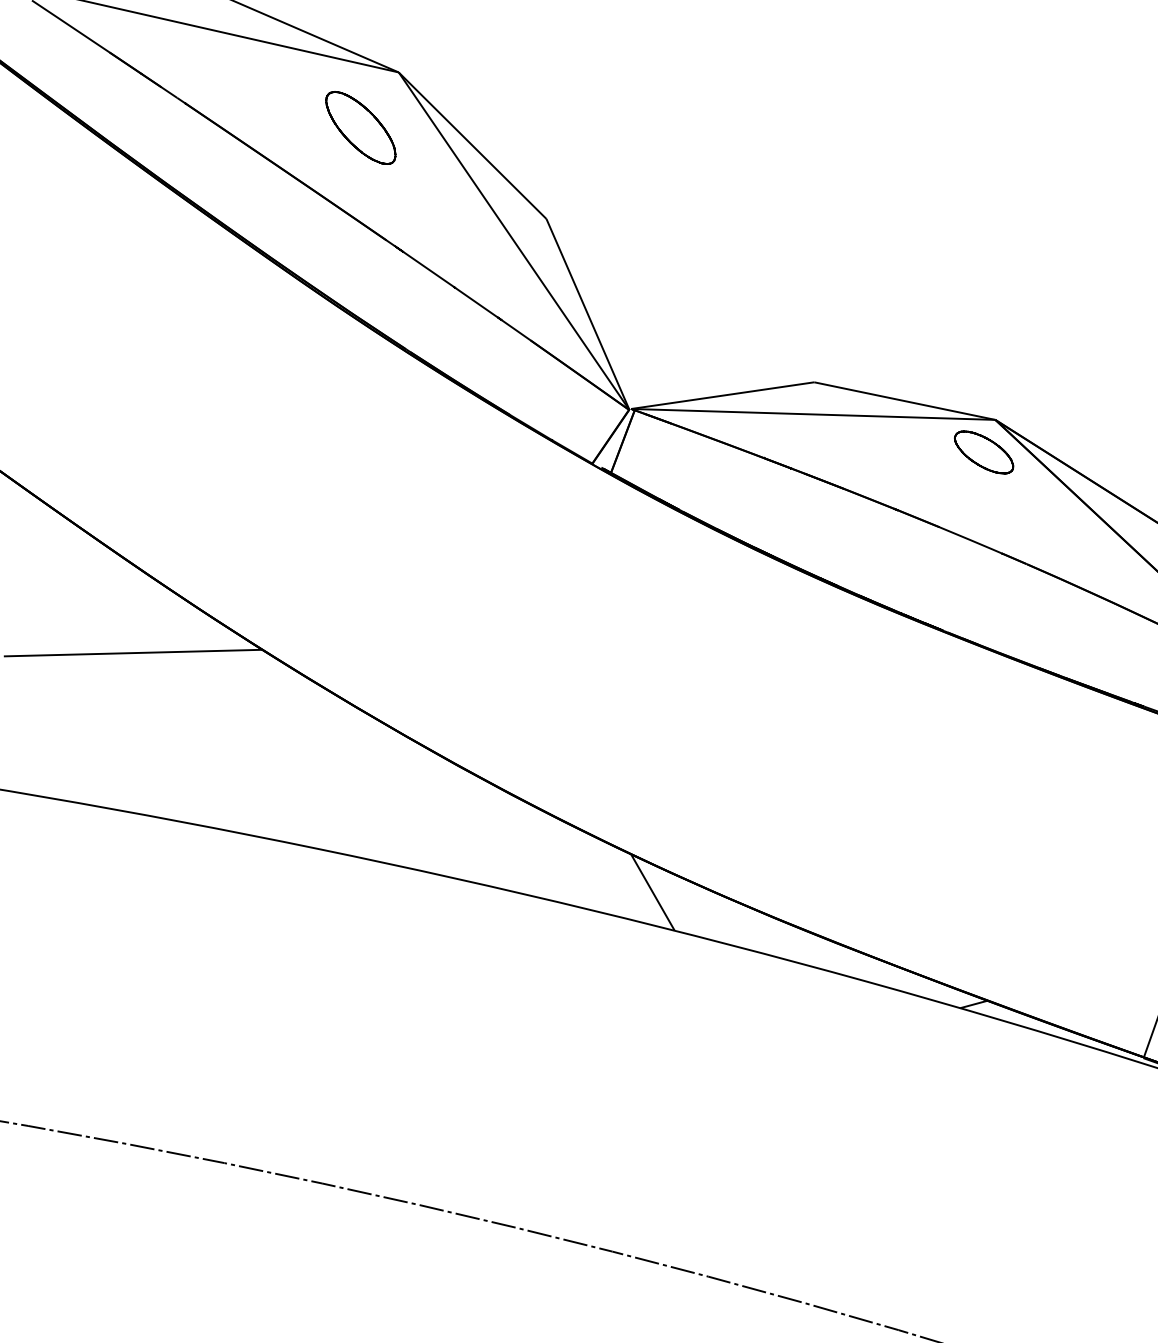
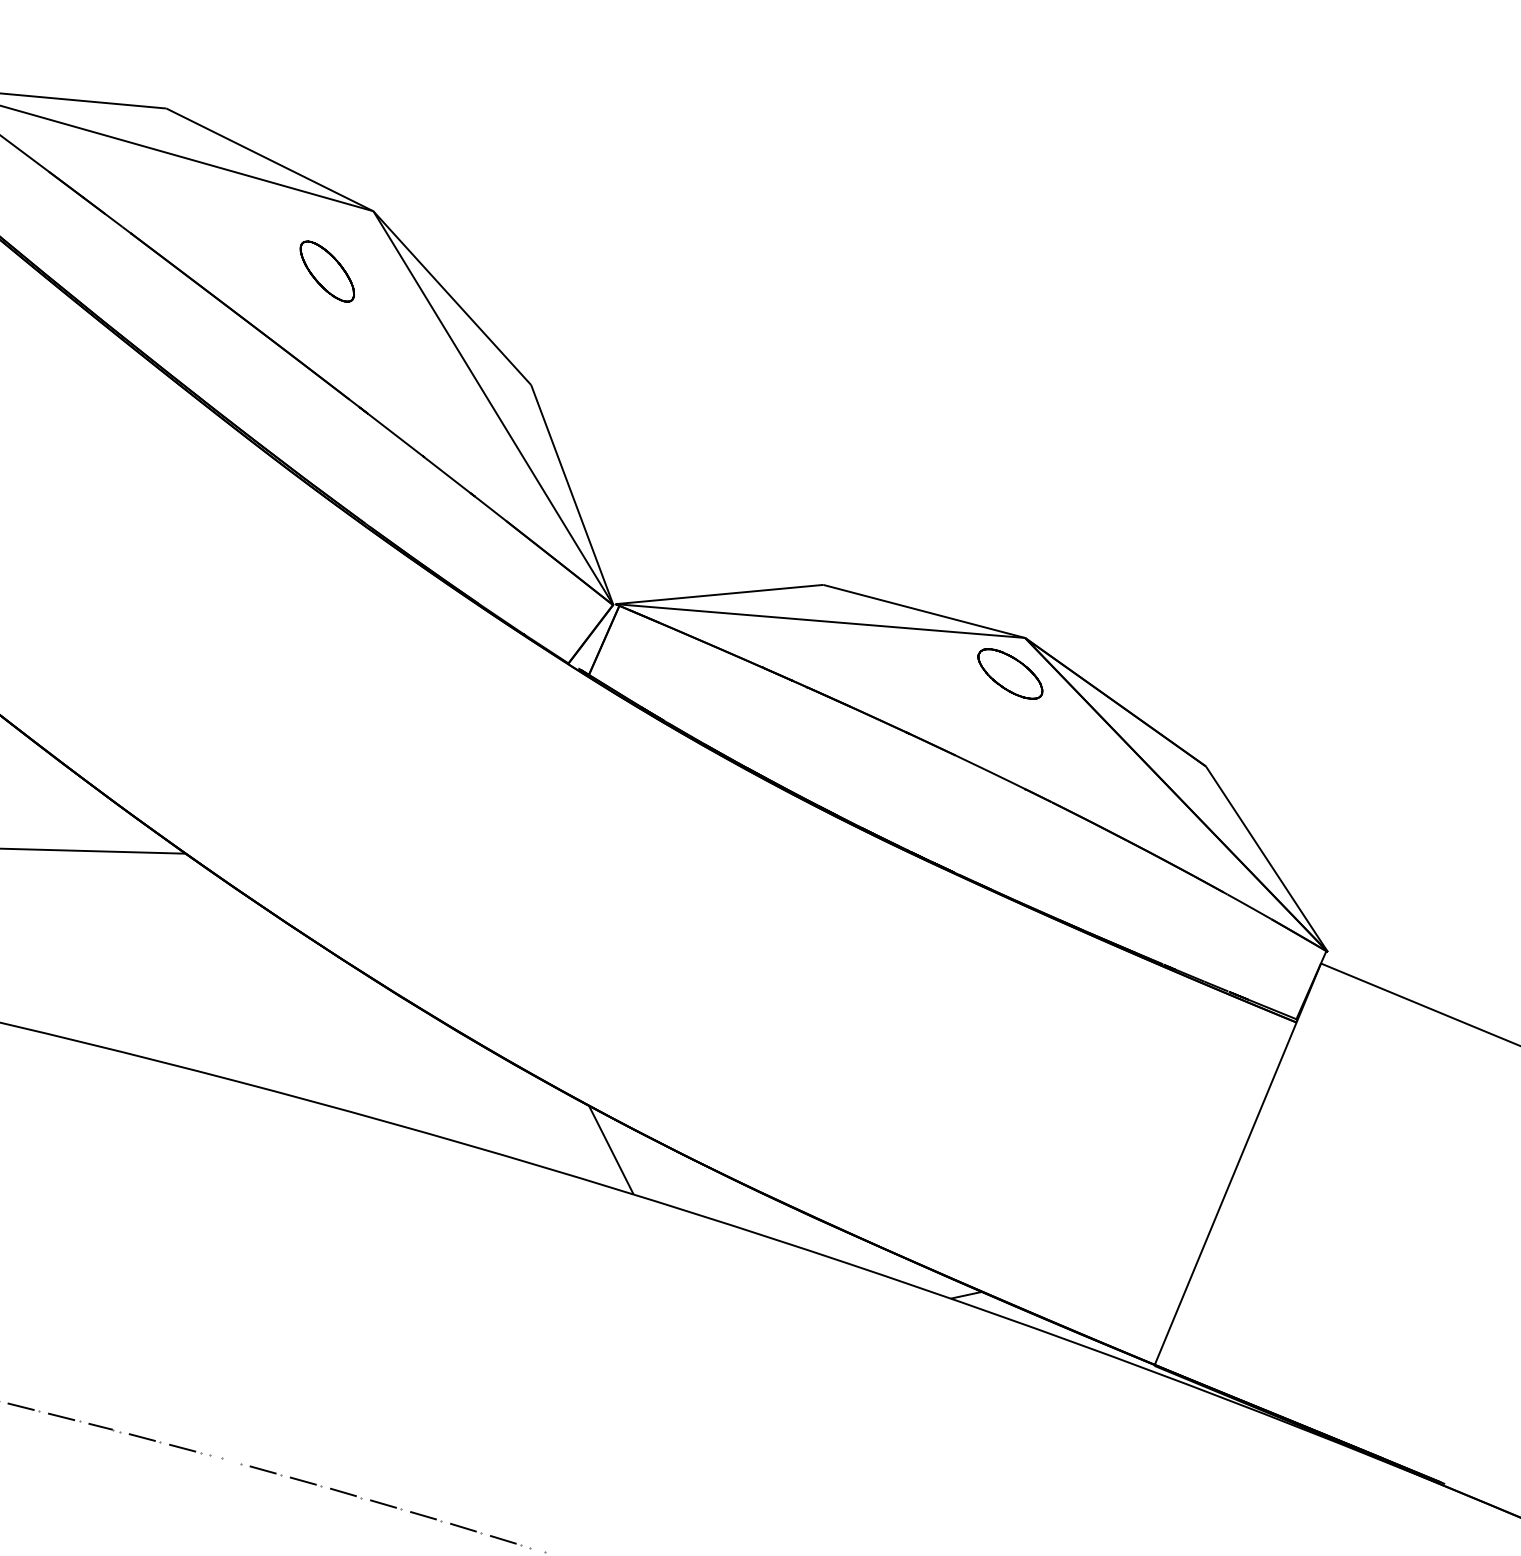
part: (360, 127) -> (326, 271), size x0.71

